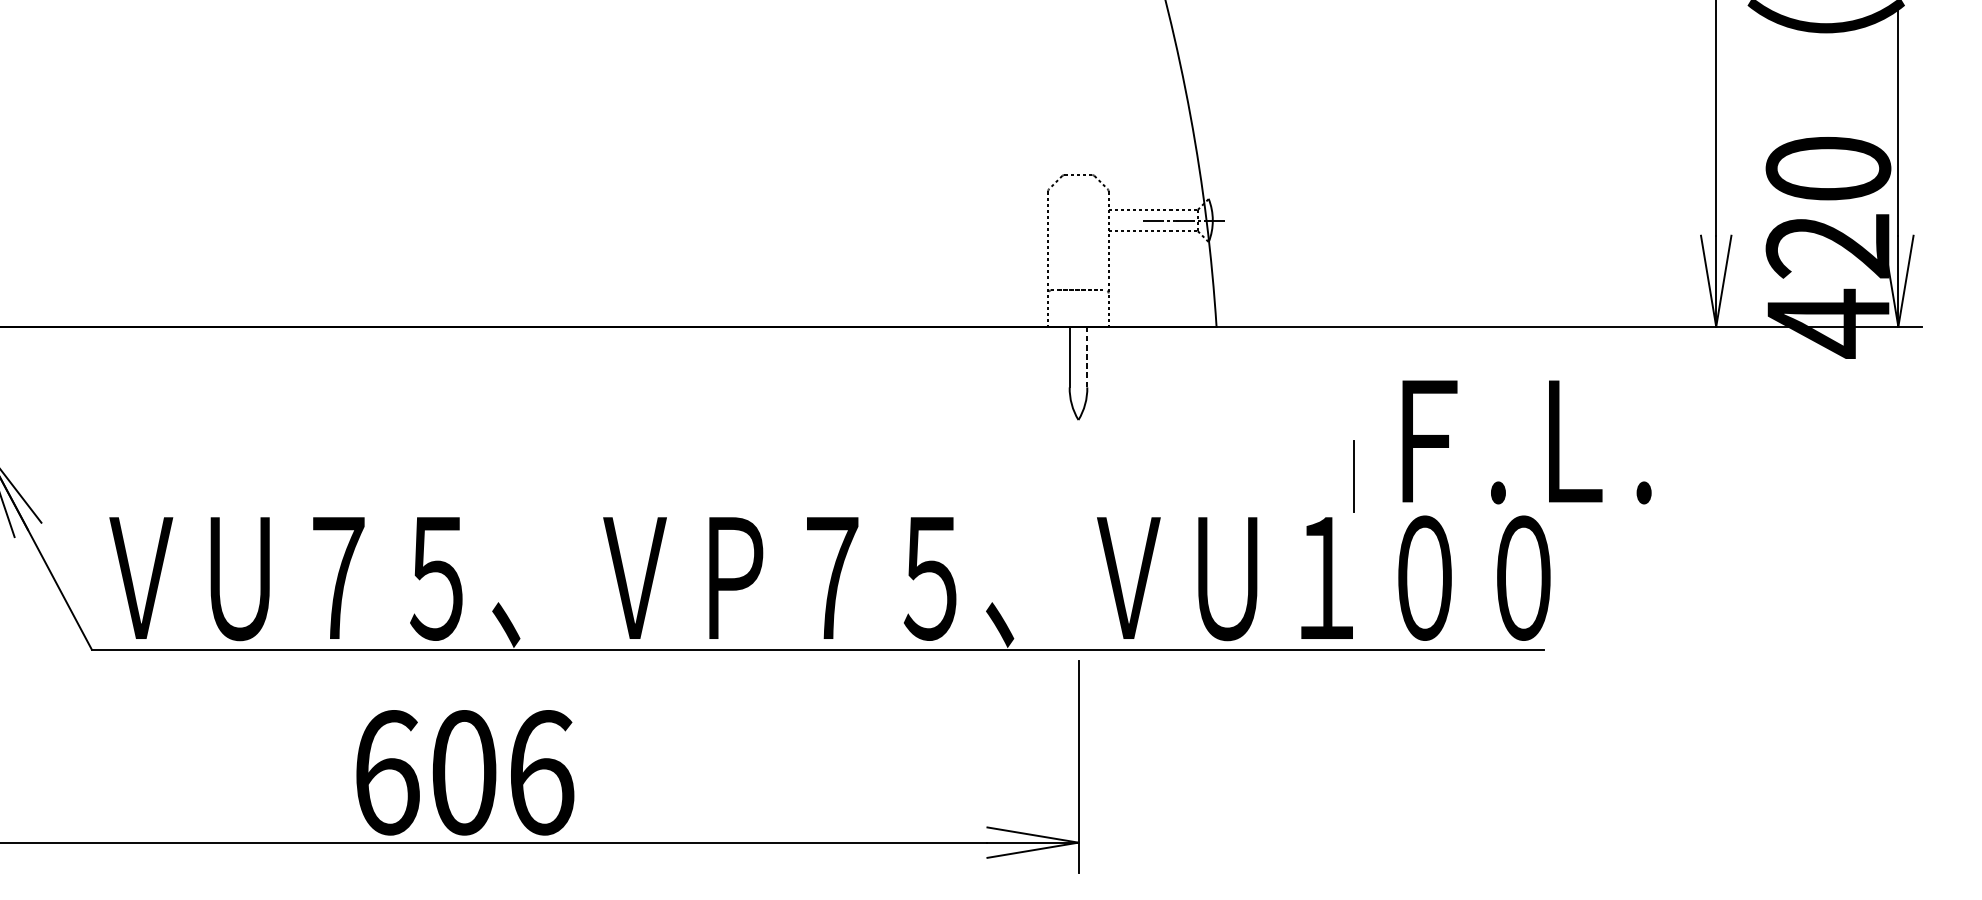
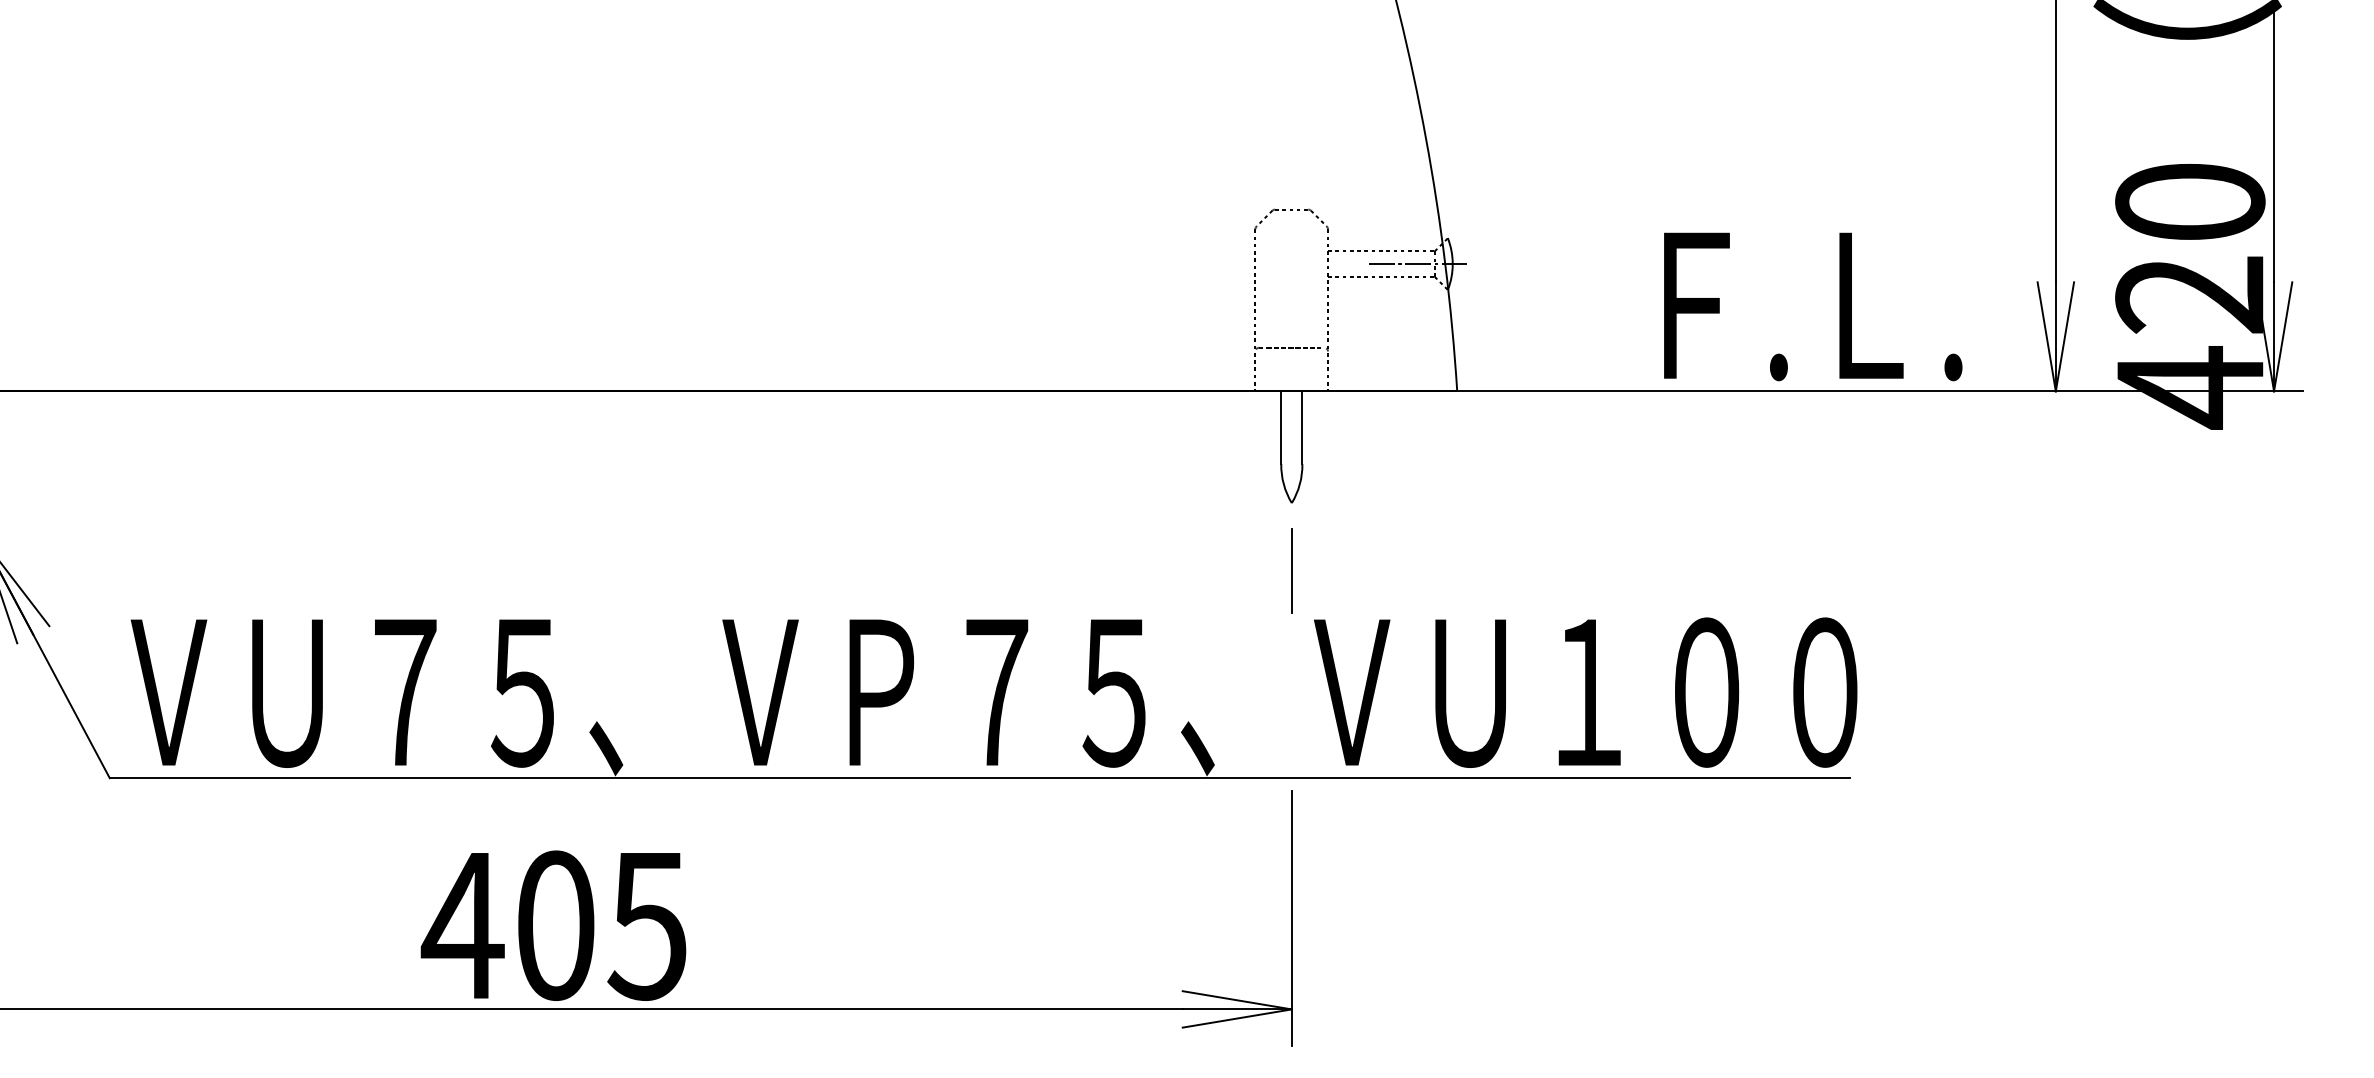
line: (1087, 356) -> (1302, 427), dashed -> solid
text: (1527, 442) -> (1813, 306), moved
line: (1353, 476) -> (1291, 570), moved
text: (462, 772) -> (553, 925), 606 -> 405

